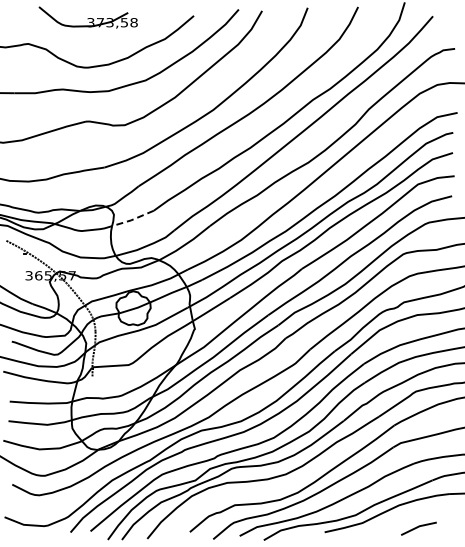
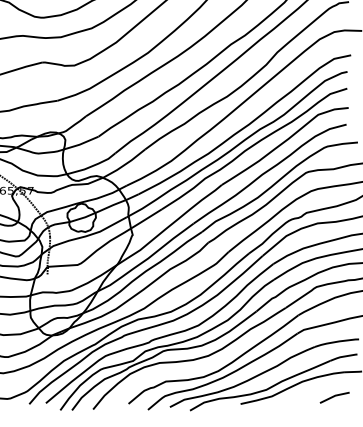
line: (131, 220) -> (79, 144), dashed -> solid
line: (418, 527) -> (334, 396), moved

